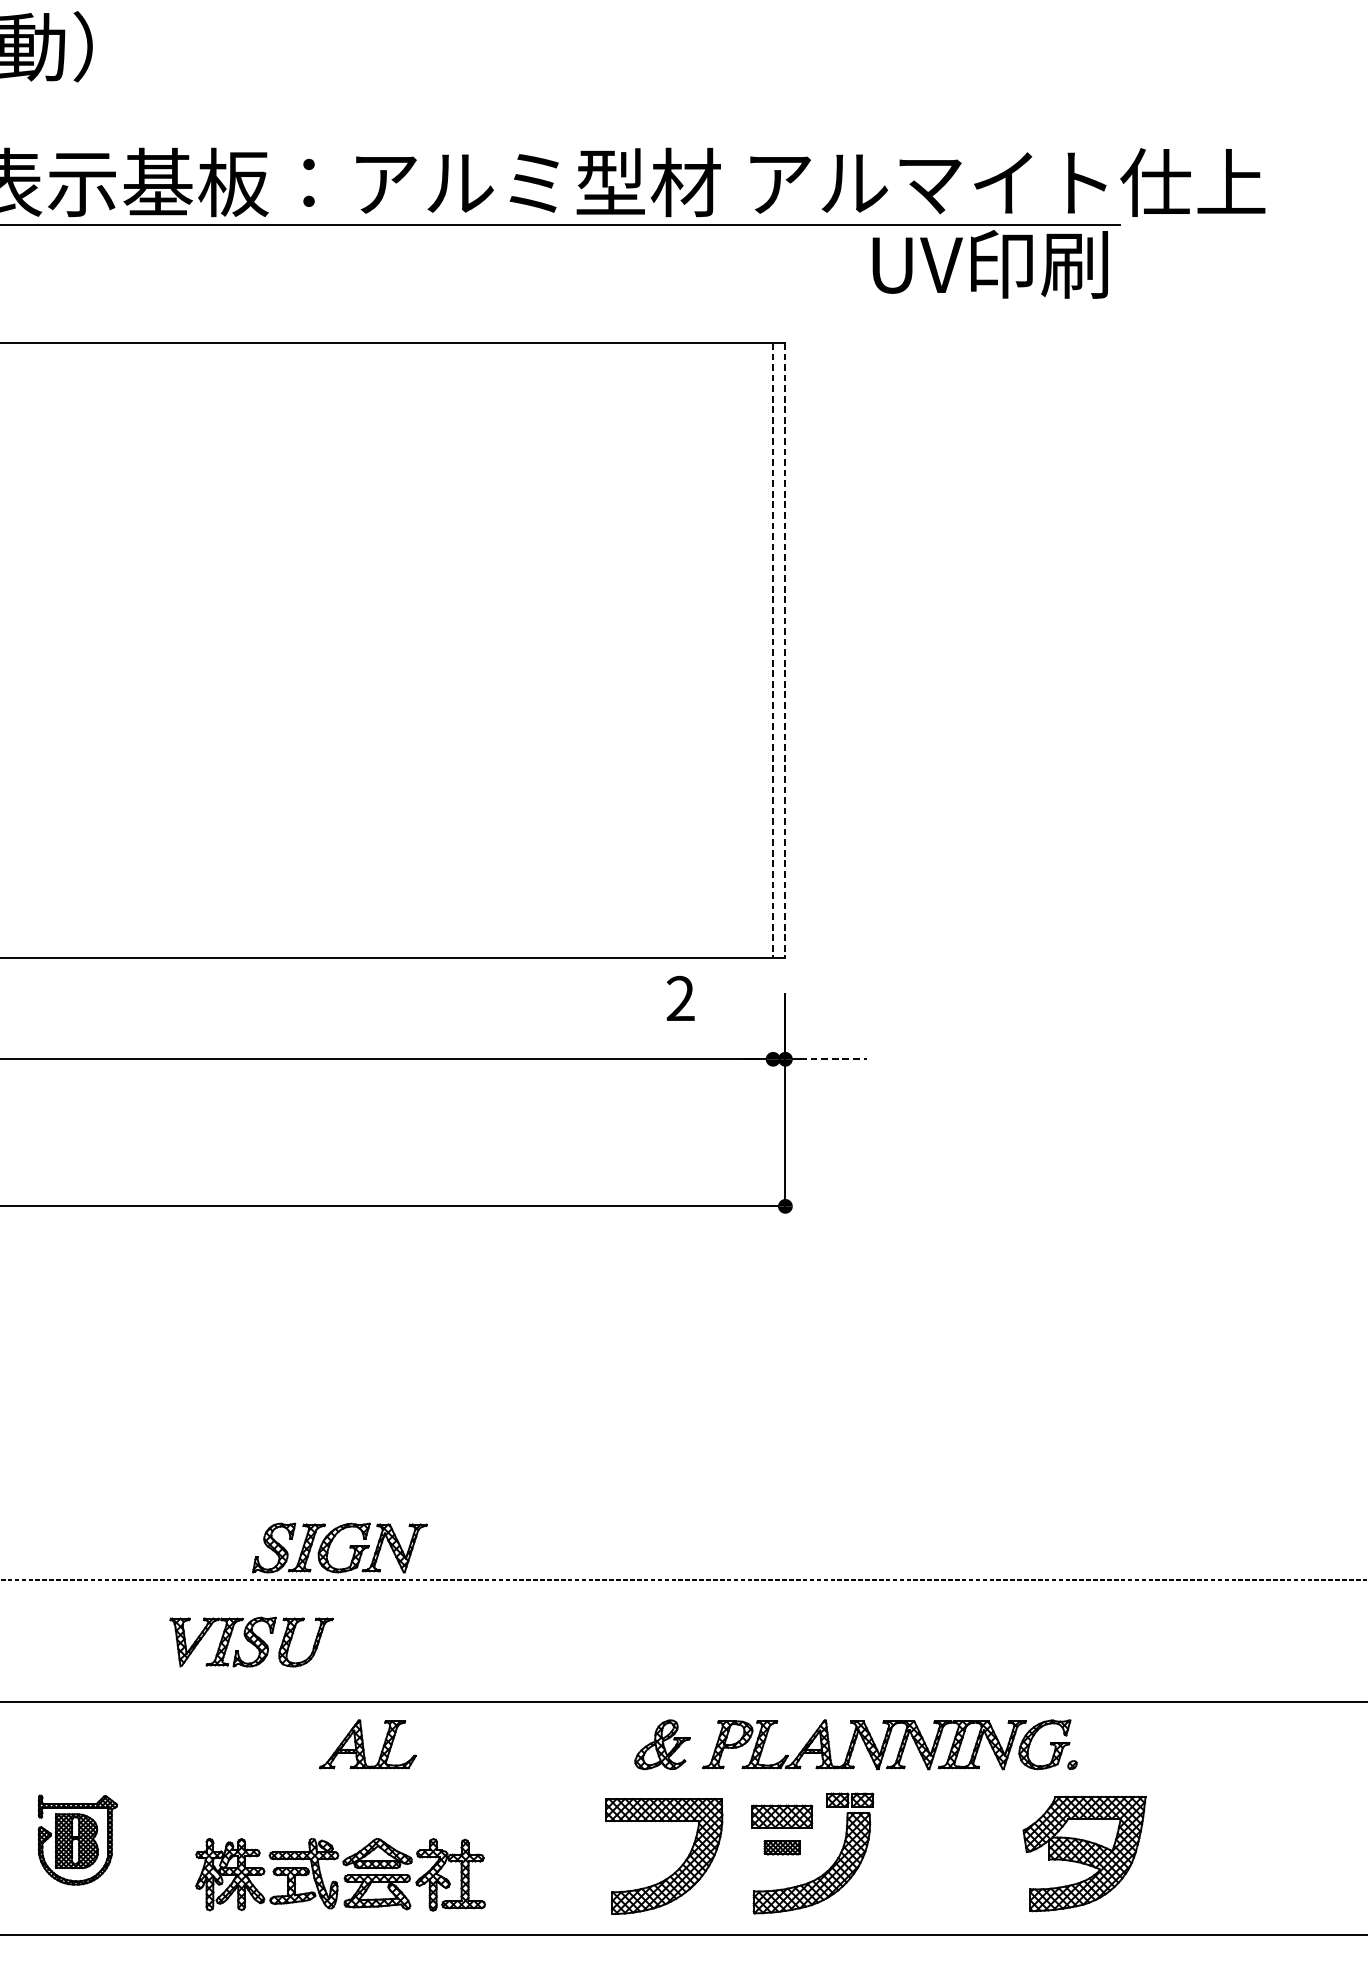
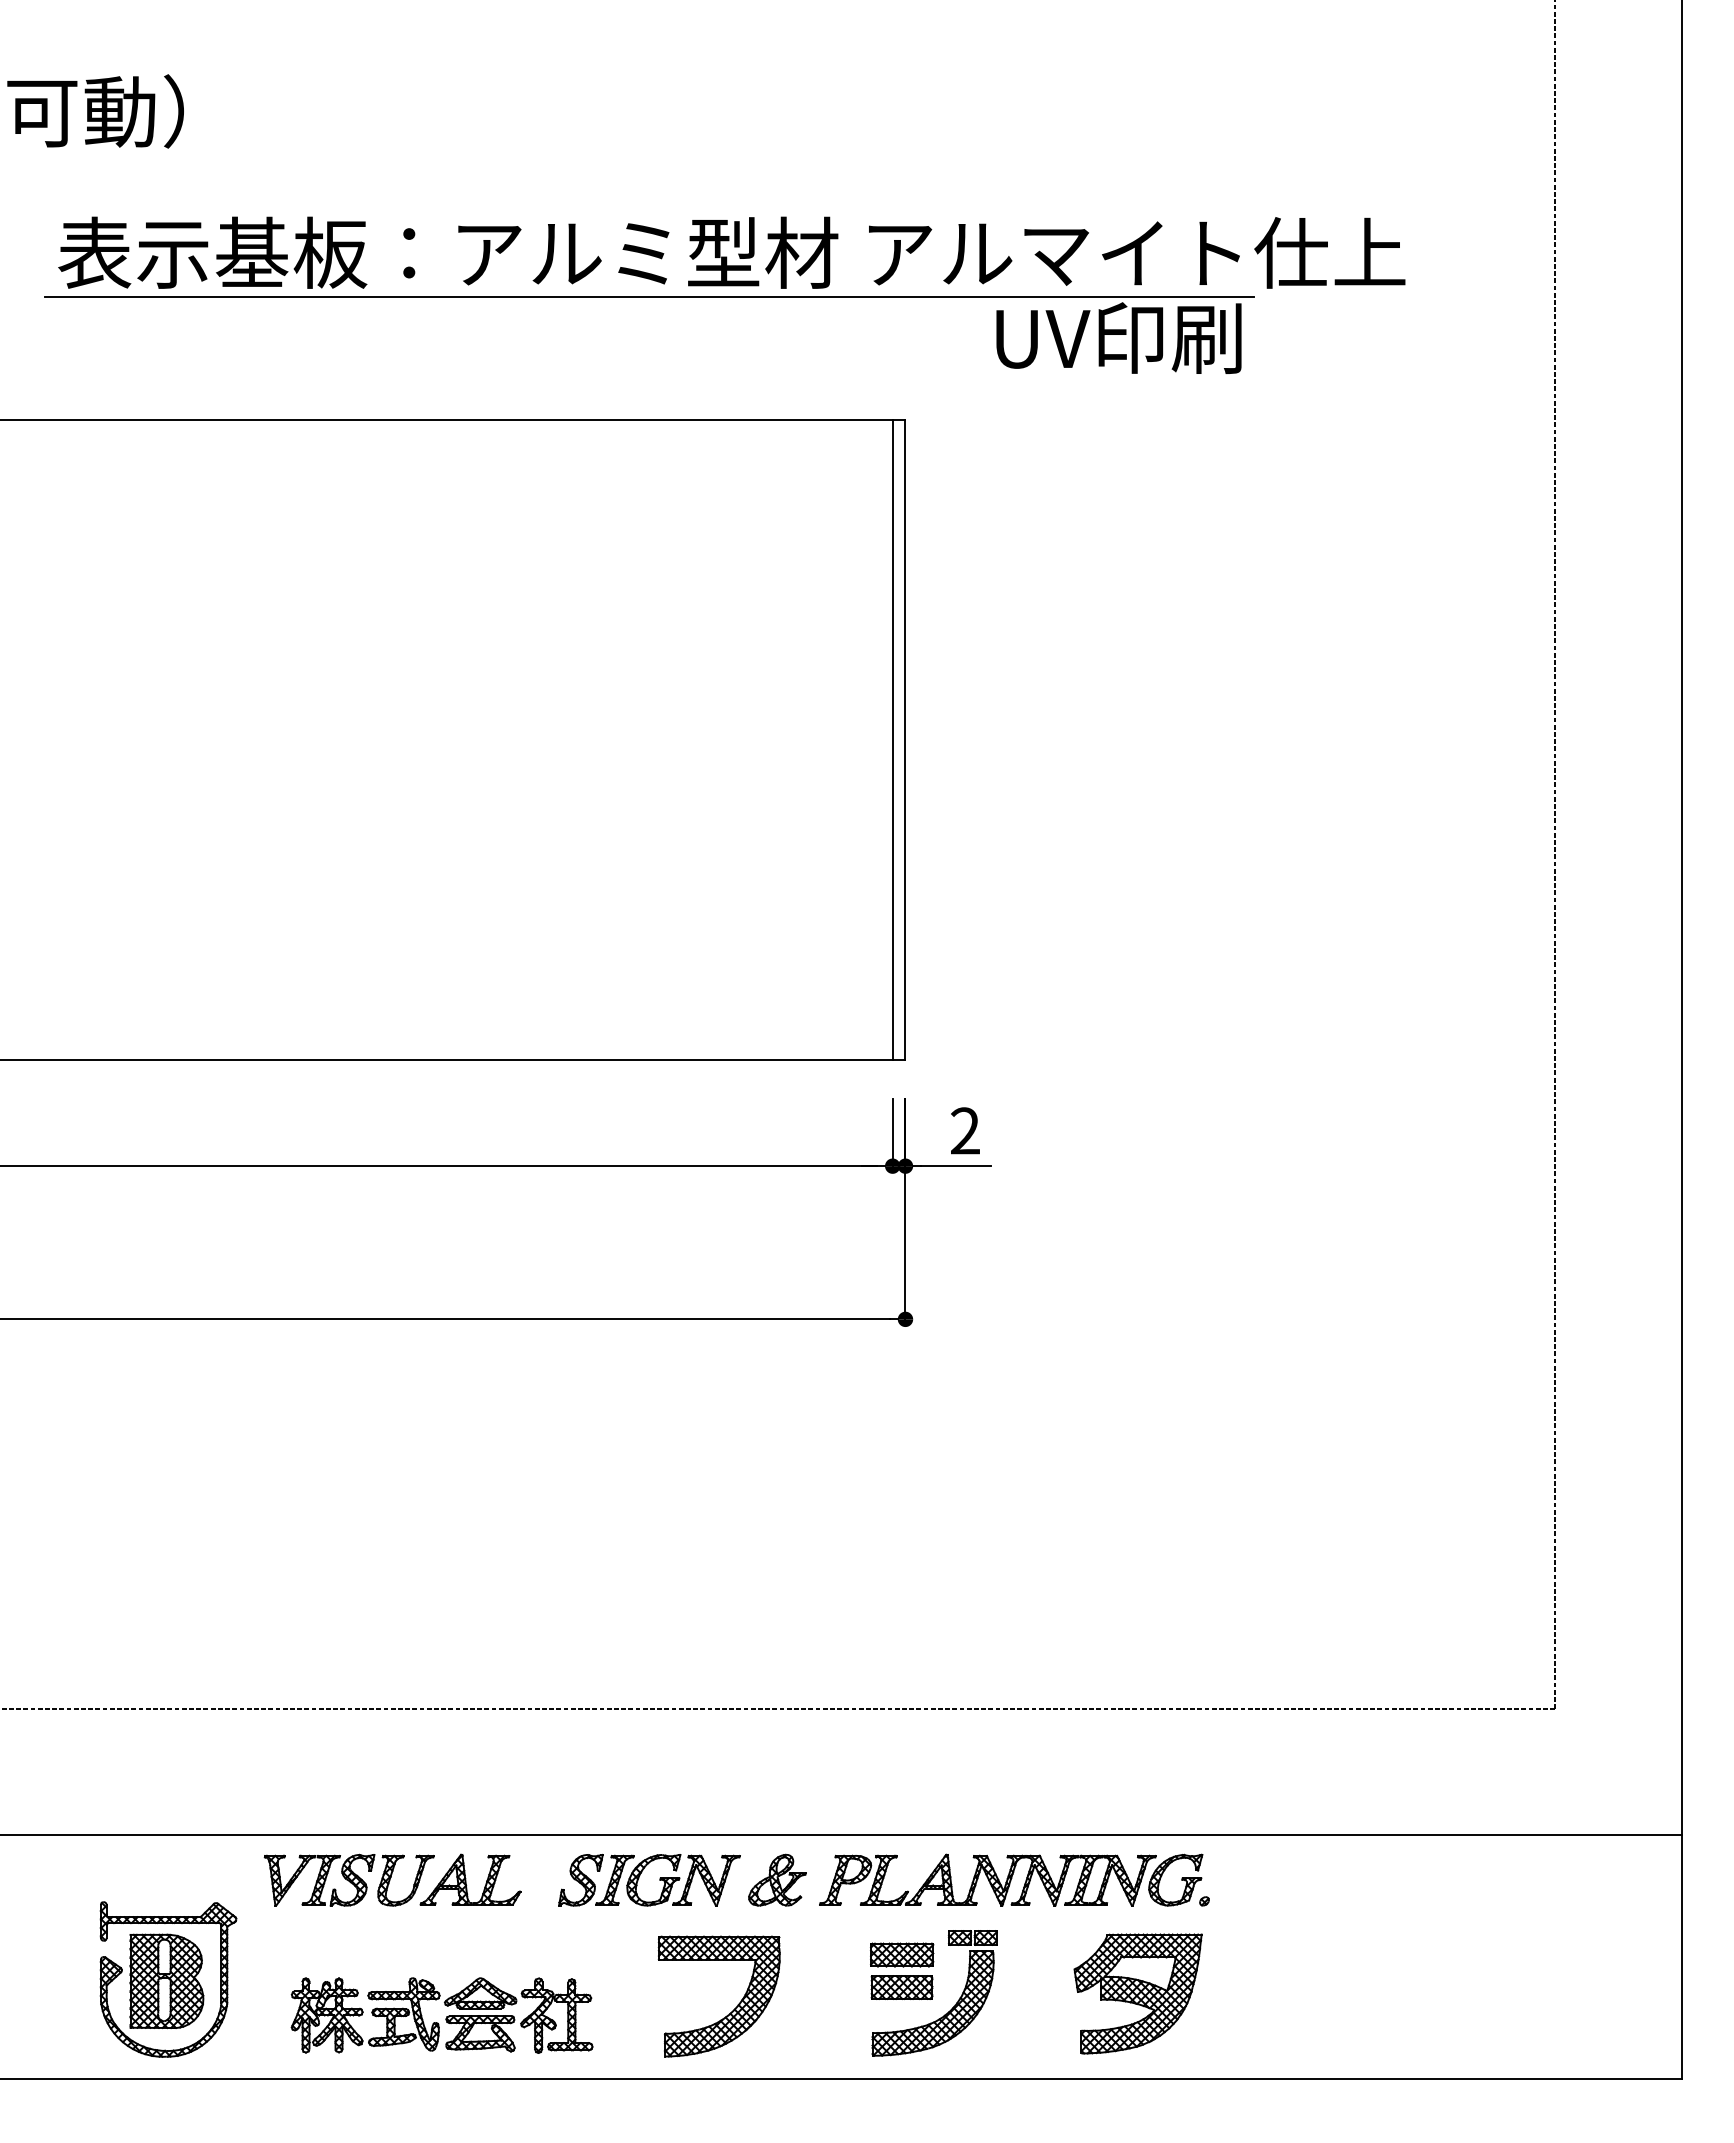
line: (772, 650) -> (892, 740), dashed -> solid
line: (785, 650) -> (905, 740), dashed -> solid
text: (680, 998) -> (965, 1130), moved
line: (772, 1026) -> (892, 1132), added
line: (834, 1059) -> (956, 1166), dashed -> solid
part: (349, 1548) -> (659, 1880), moved
part: (250, 1641) -> (348, 1879), moved
part: (77, 1840) -> (168, 1979), size x1.67
part: (781, 1847) -> (901, 1987), size x1.67
part: (1084, 1853) -> (1137, 1993), moved
part: (676, 1869) -> (732, 2010), moved

